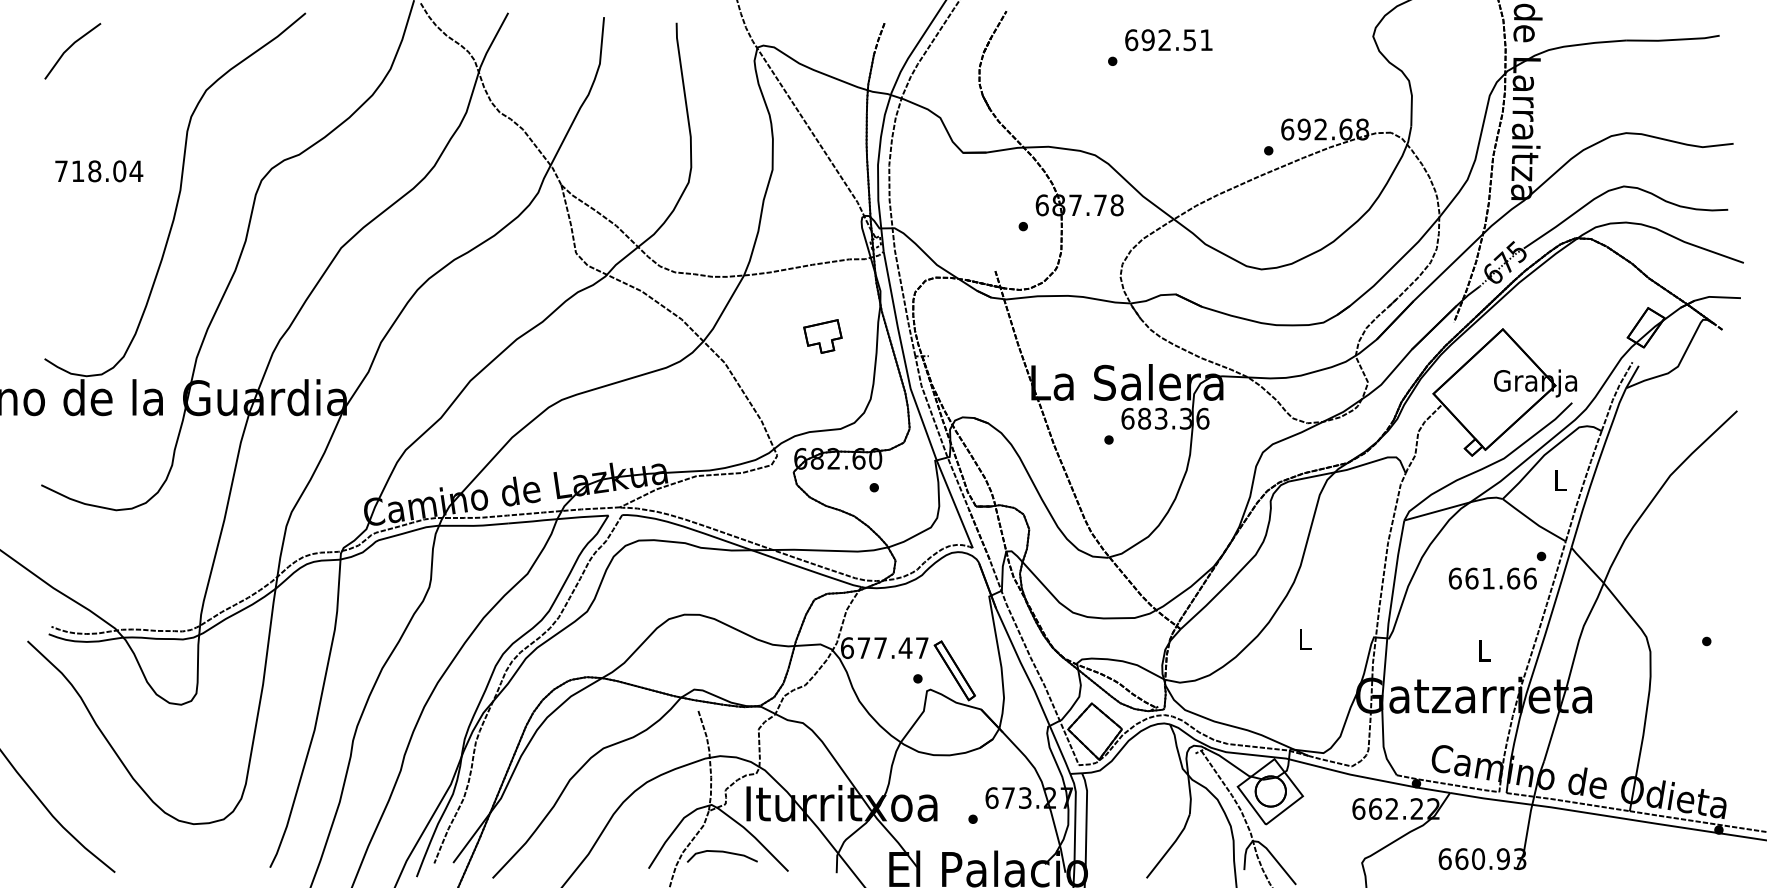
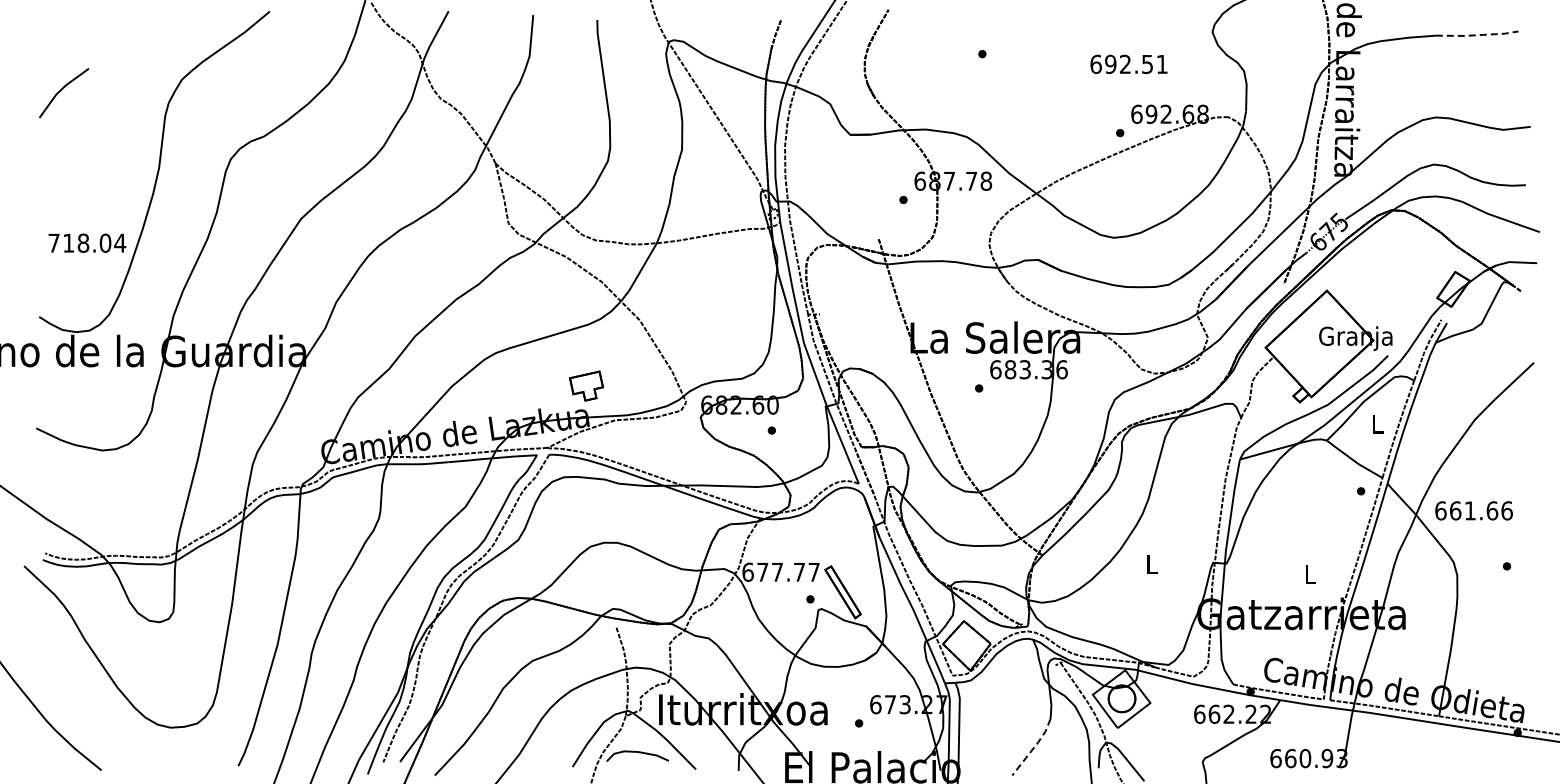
text: (1168, 39) -> (1128, 63), moved
line: (1673, 40) -> (1477, 35), solid -> dashed
line: (72, 47) -> (63, 89), moved
text: (99, 170) -> (87, 242), moved
part: (822, 335) -> (586, 385), moved
text: (1492, 578) -> (1473, 510), moved
text: (905, 647) -> (799, 571), 677.47 -> 677.77
line: (1171, 846) -> (1034, 747), solid -> dashed

